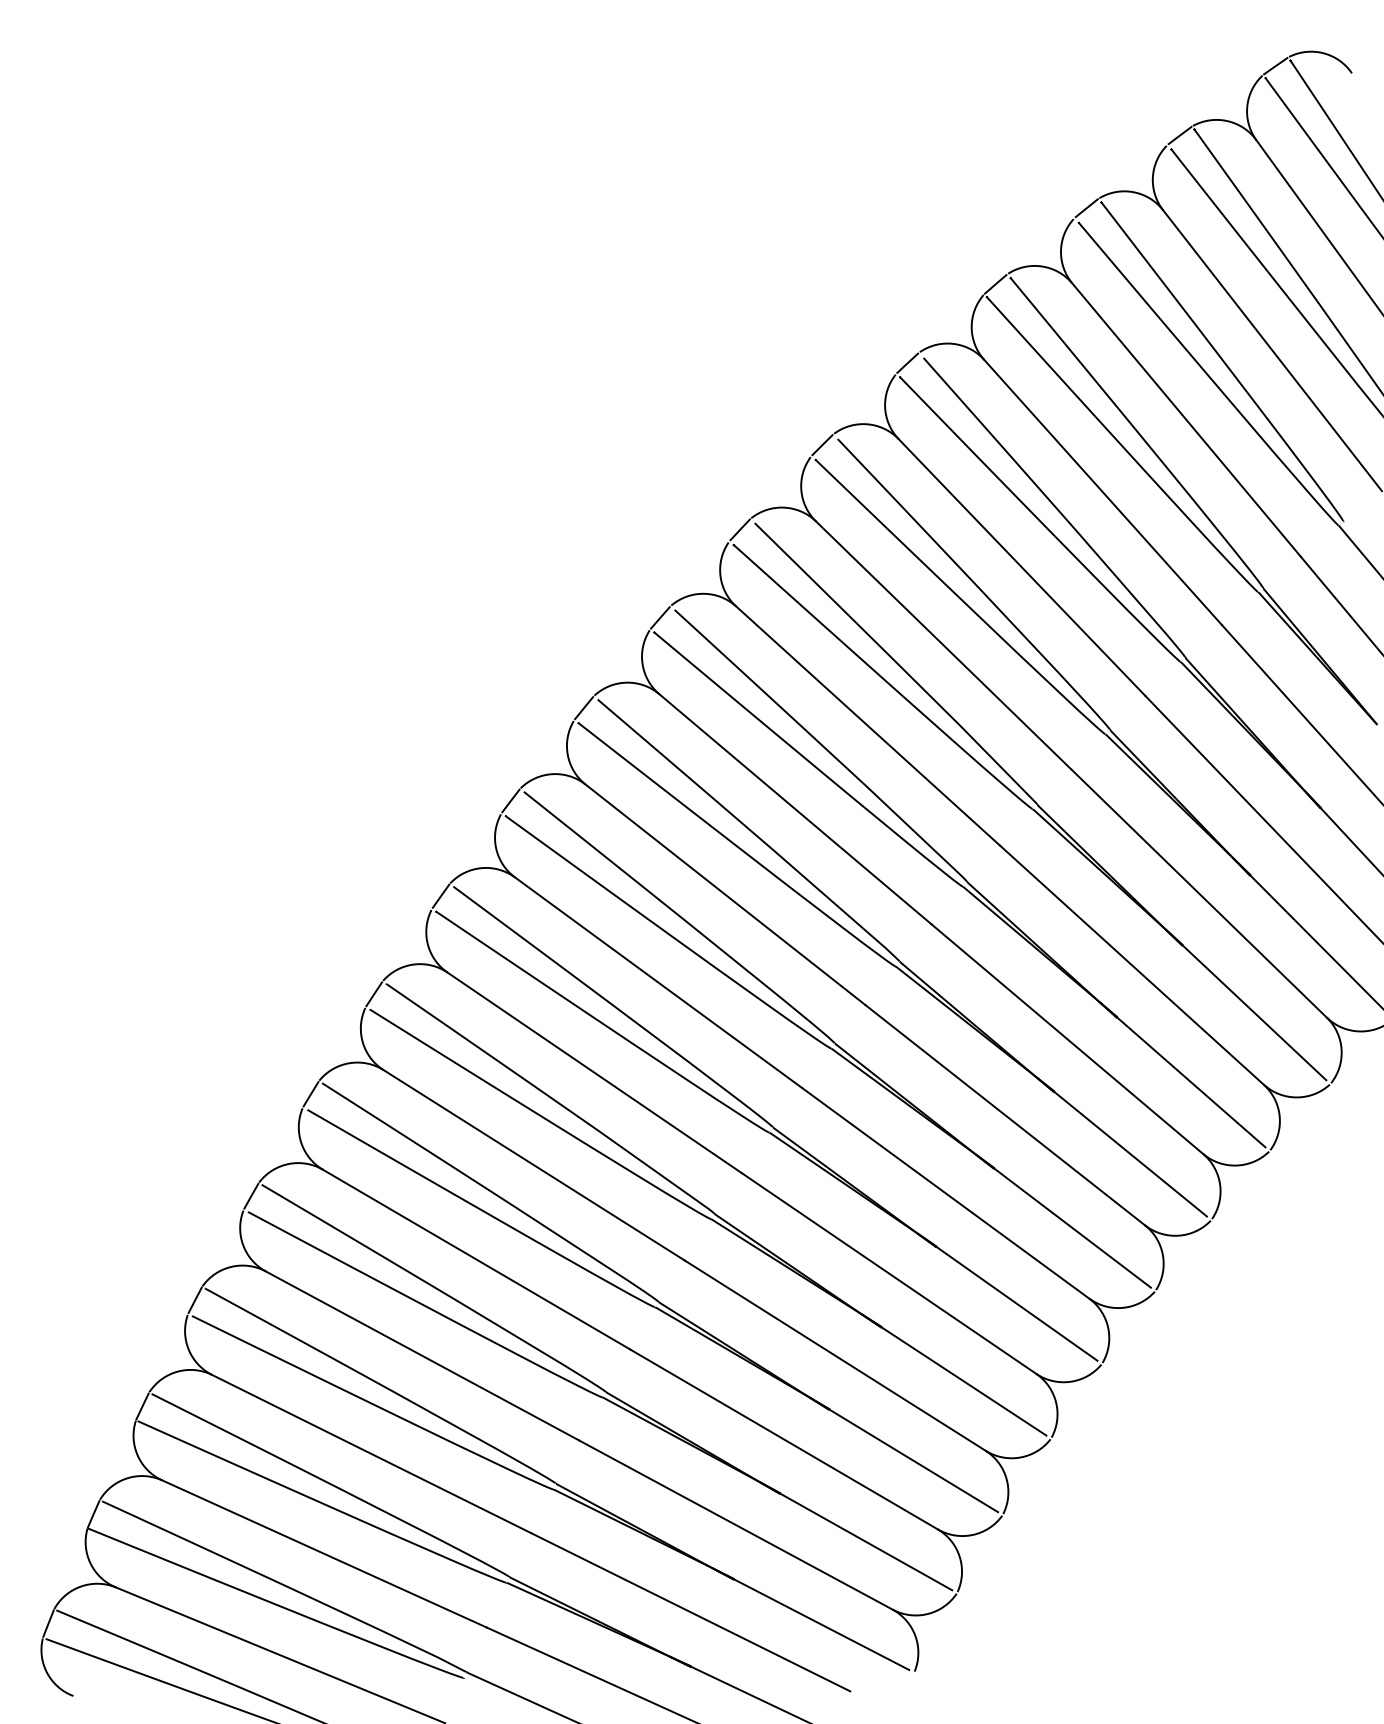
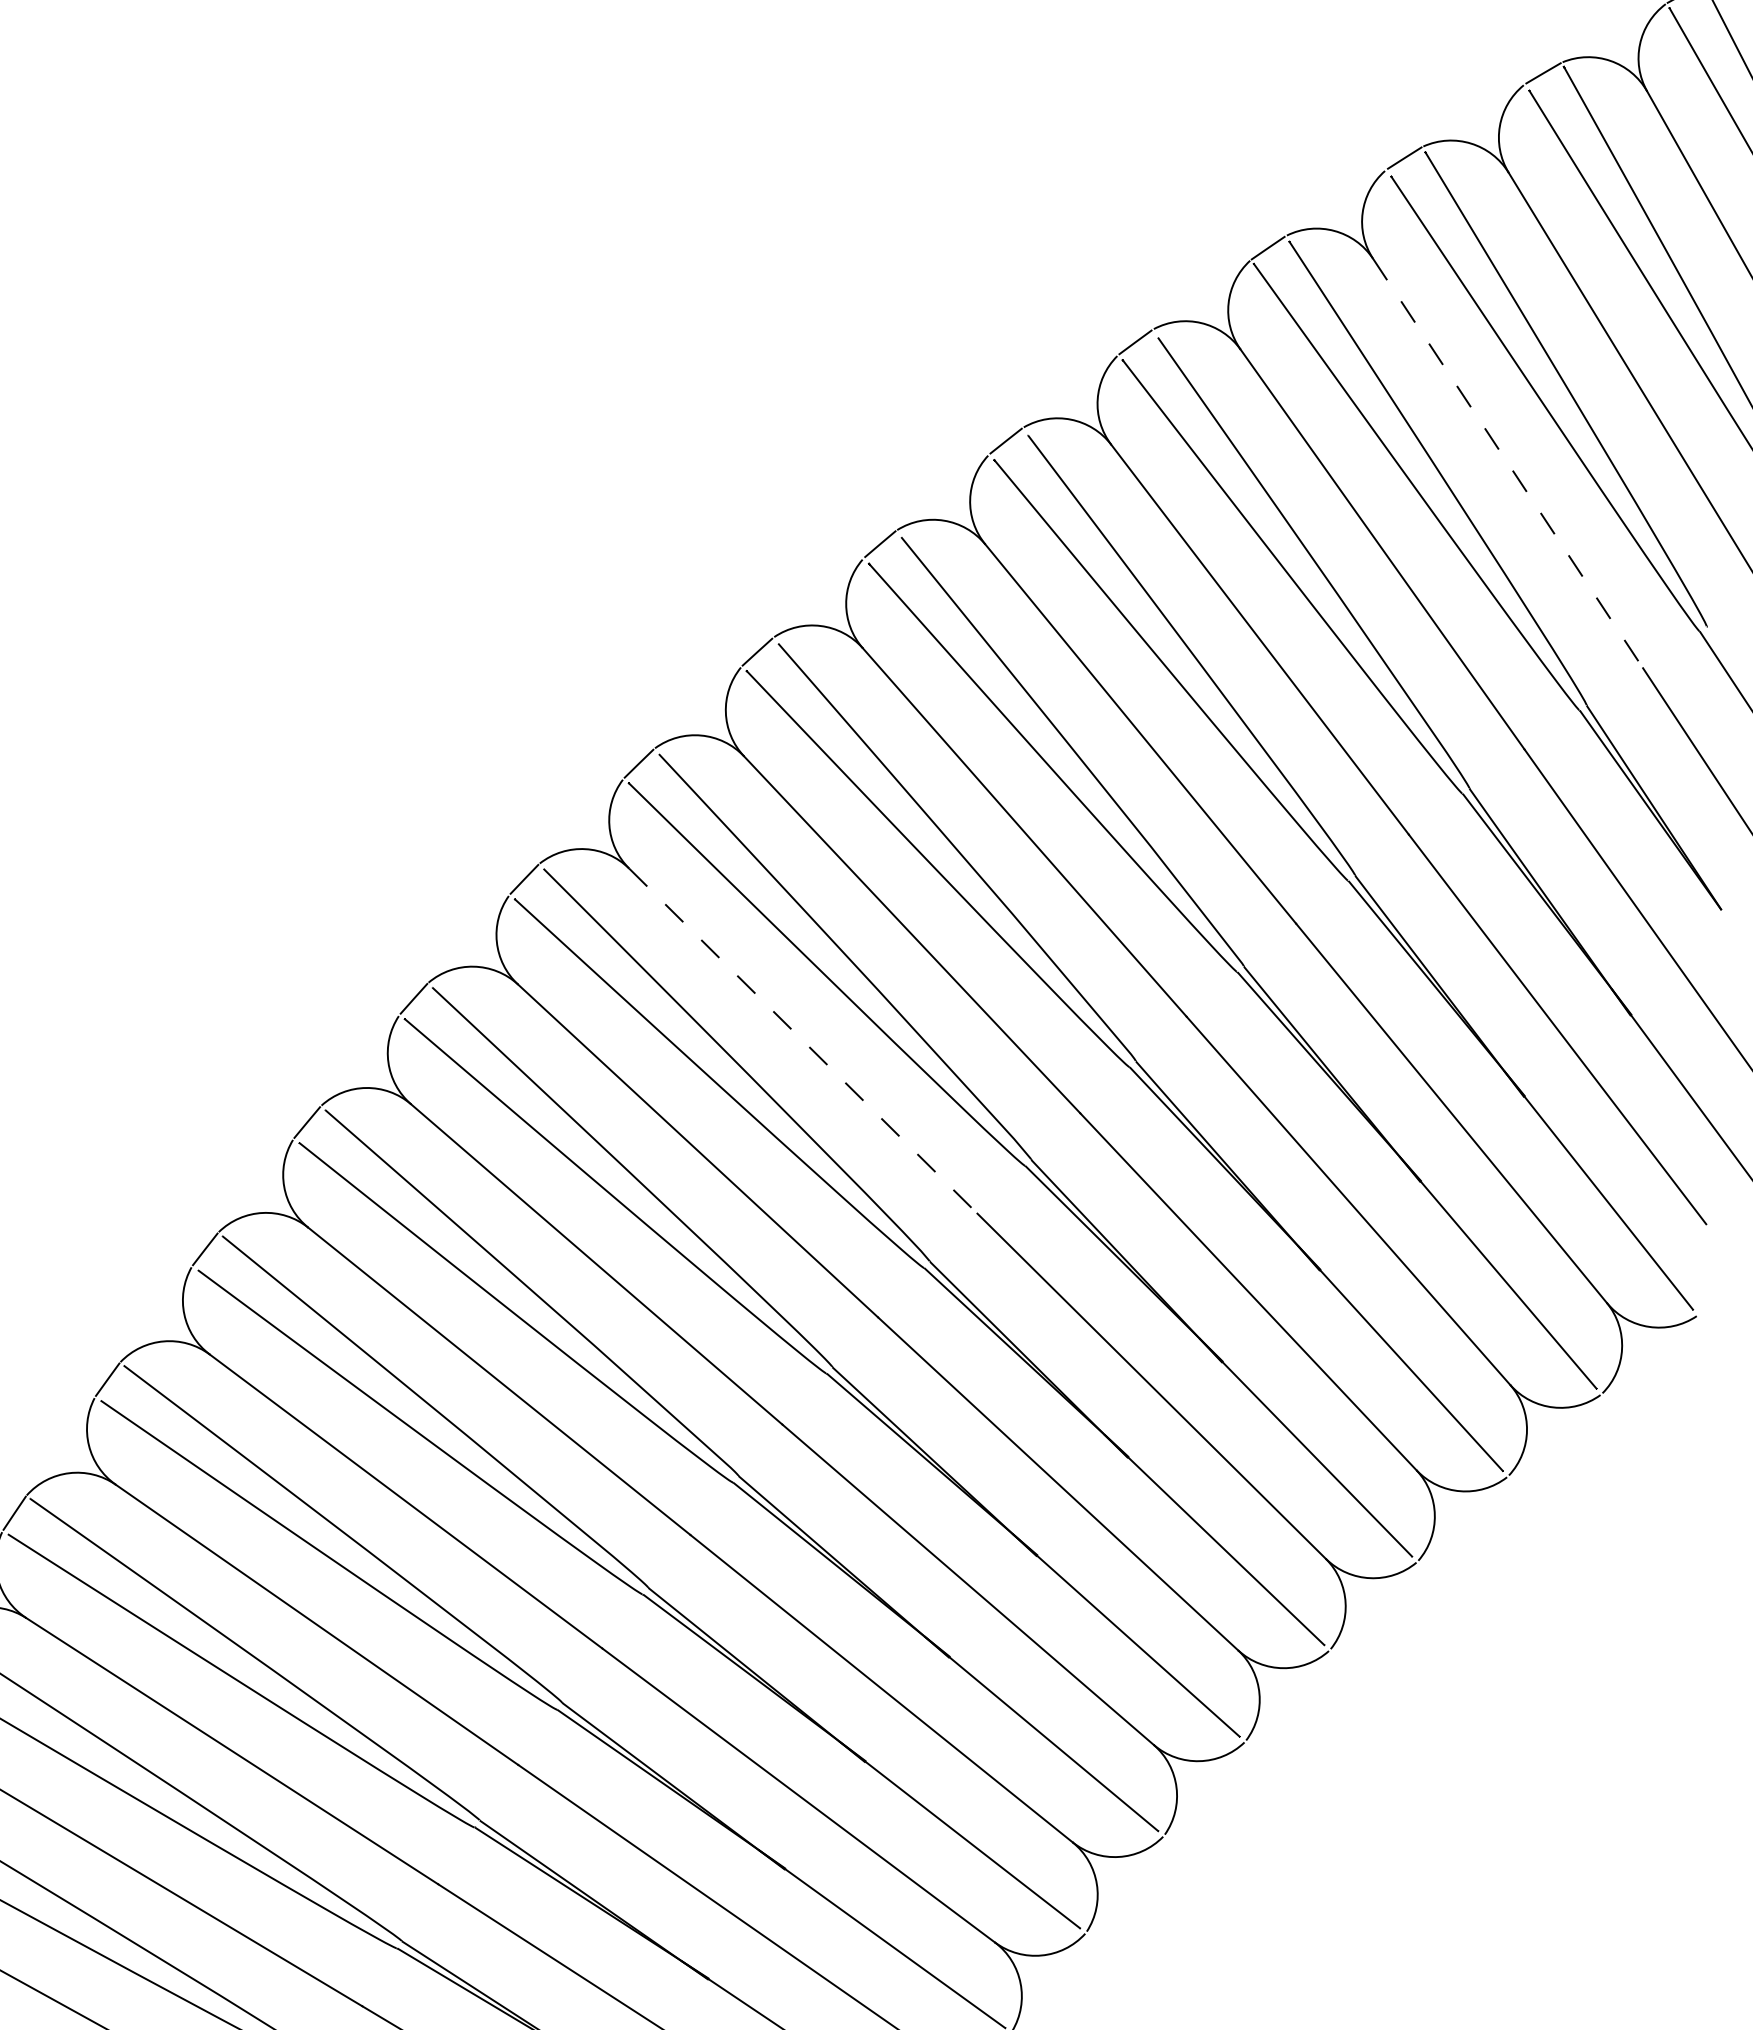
line: (1186, 420) -> (1507, 464), solid -> dashed
line: (725, 895) -> (803, 1042), solid -> dashed

